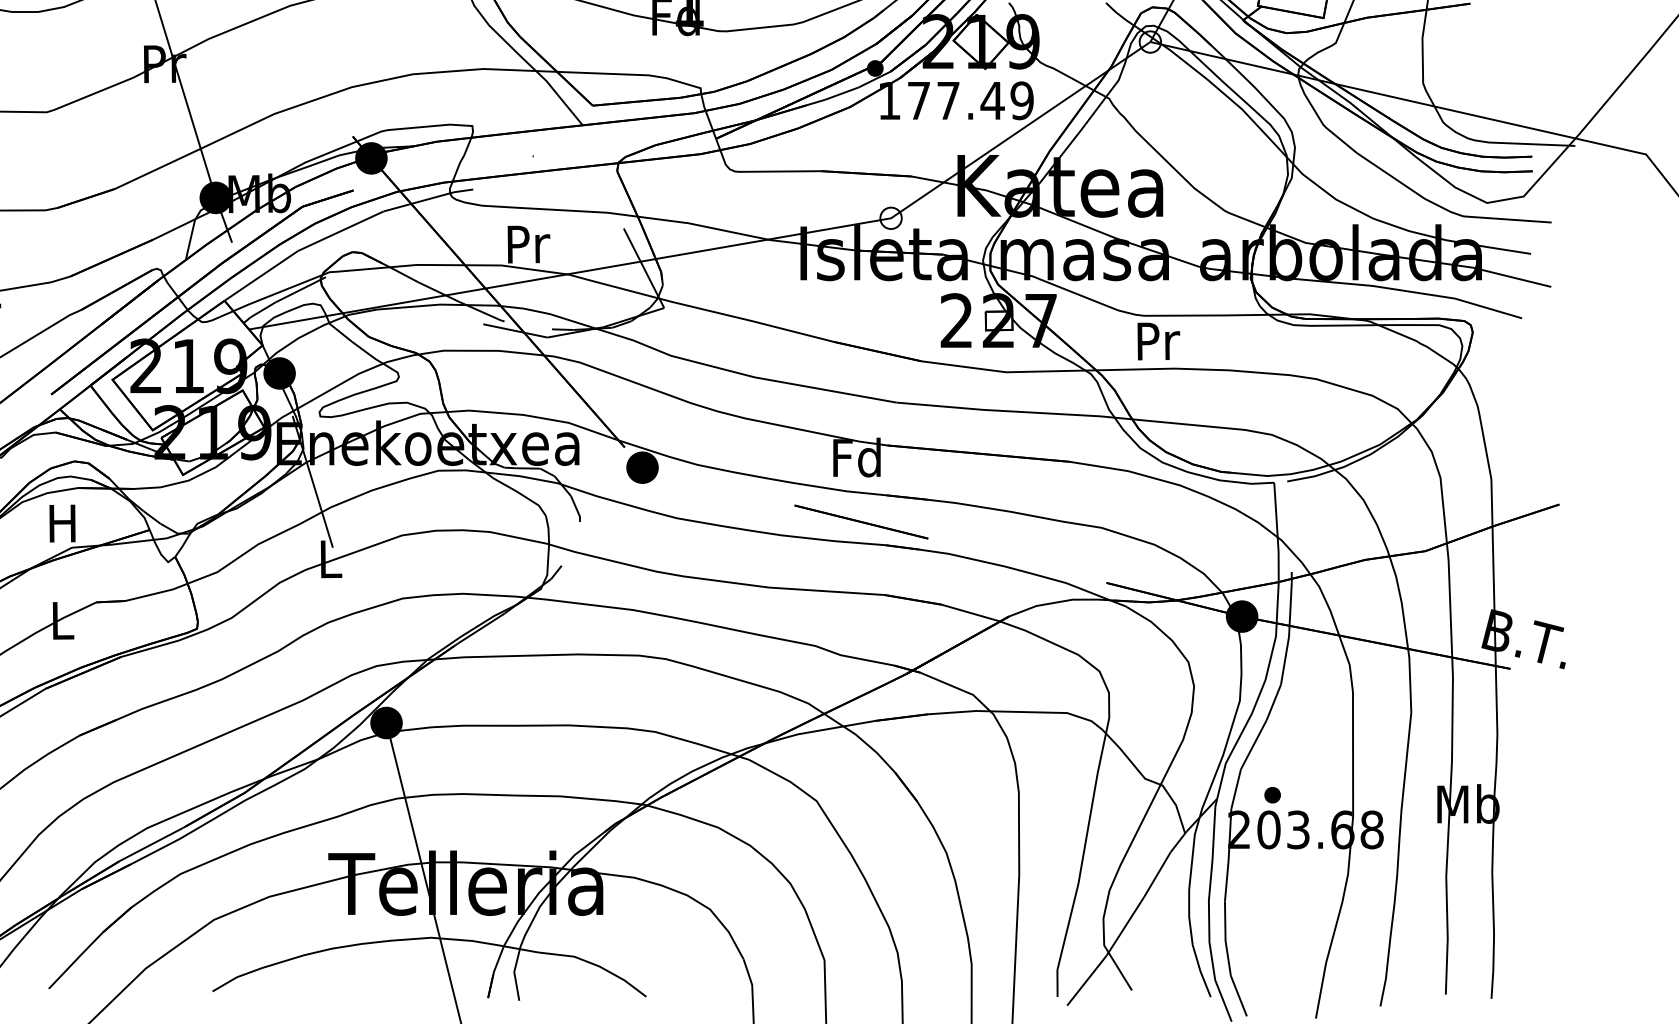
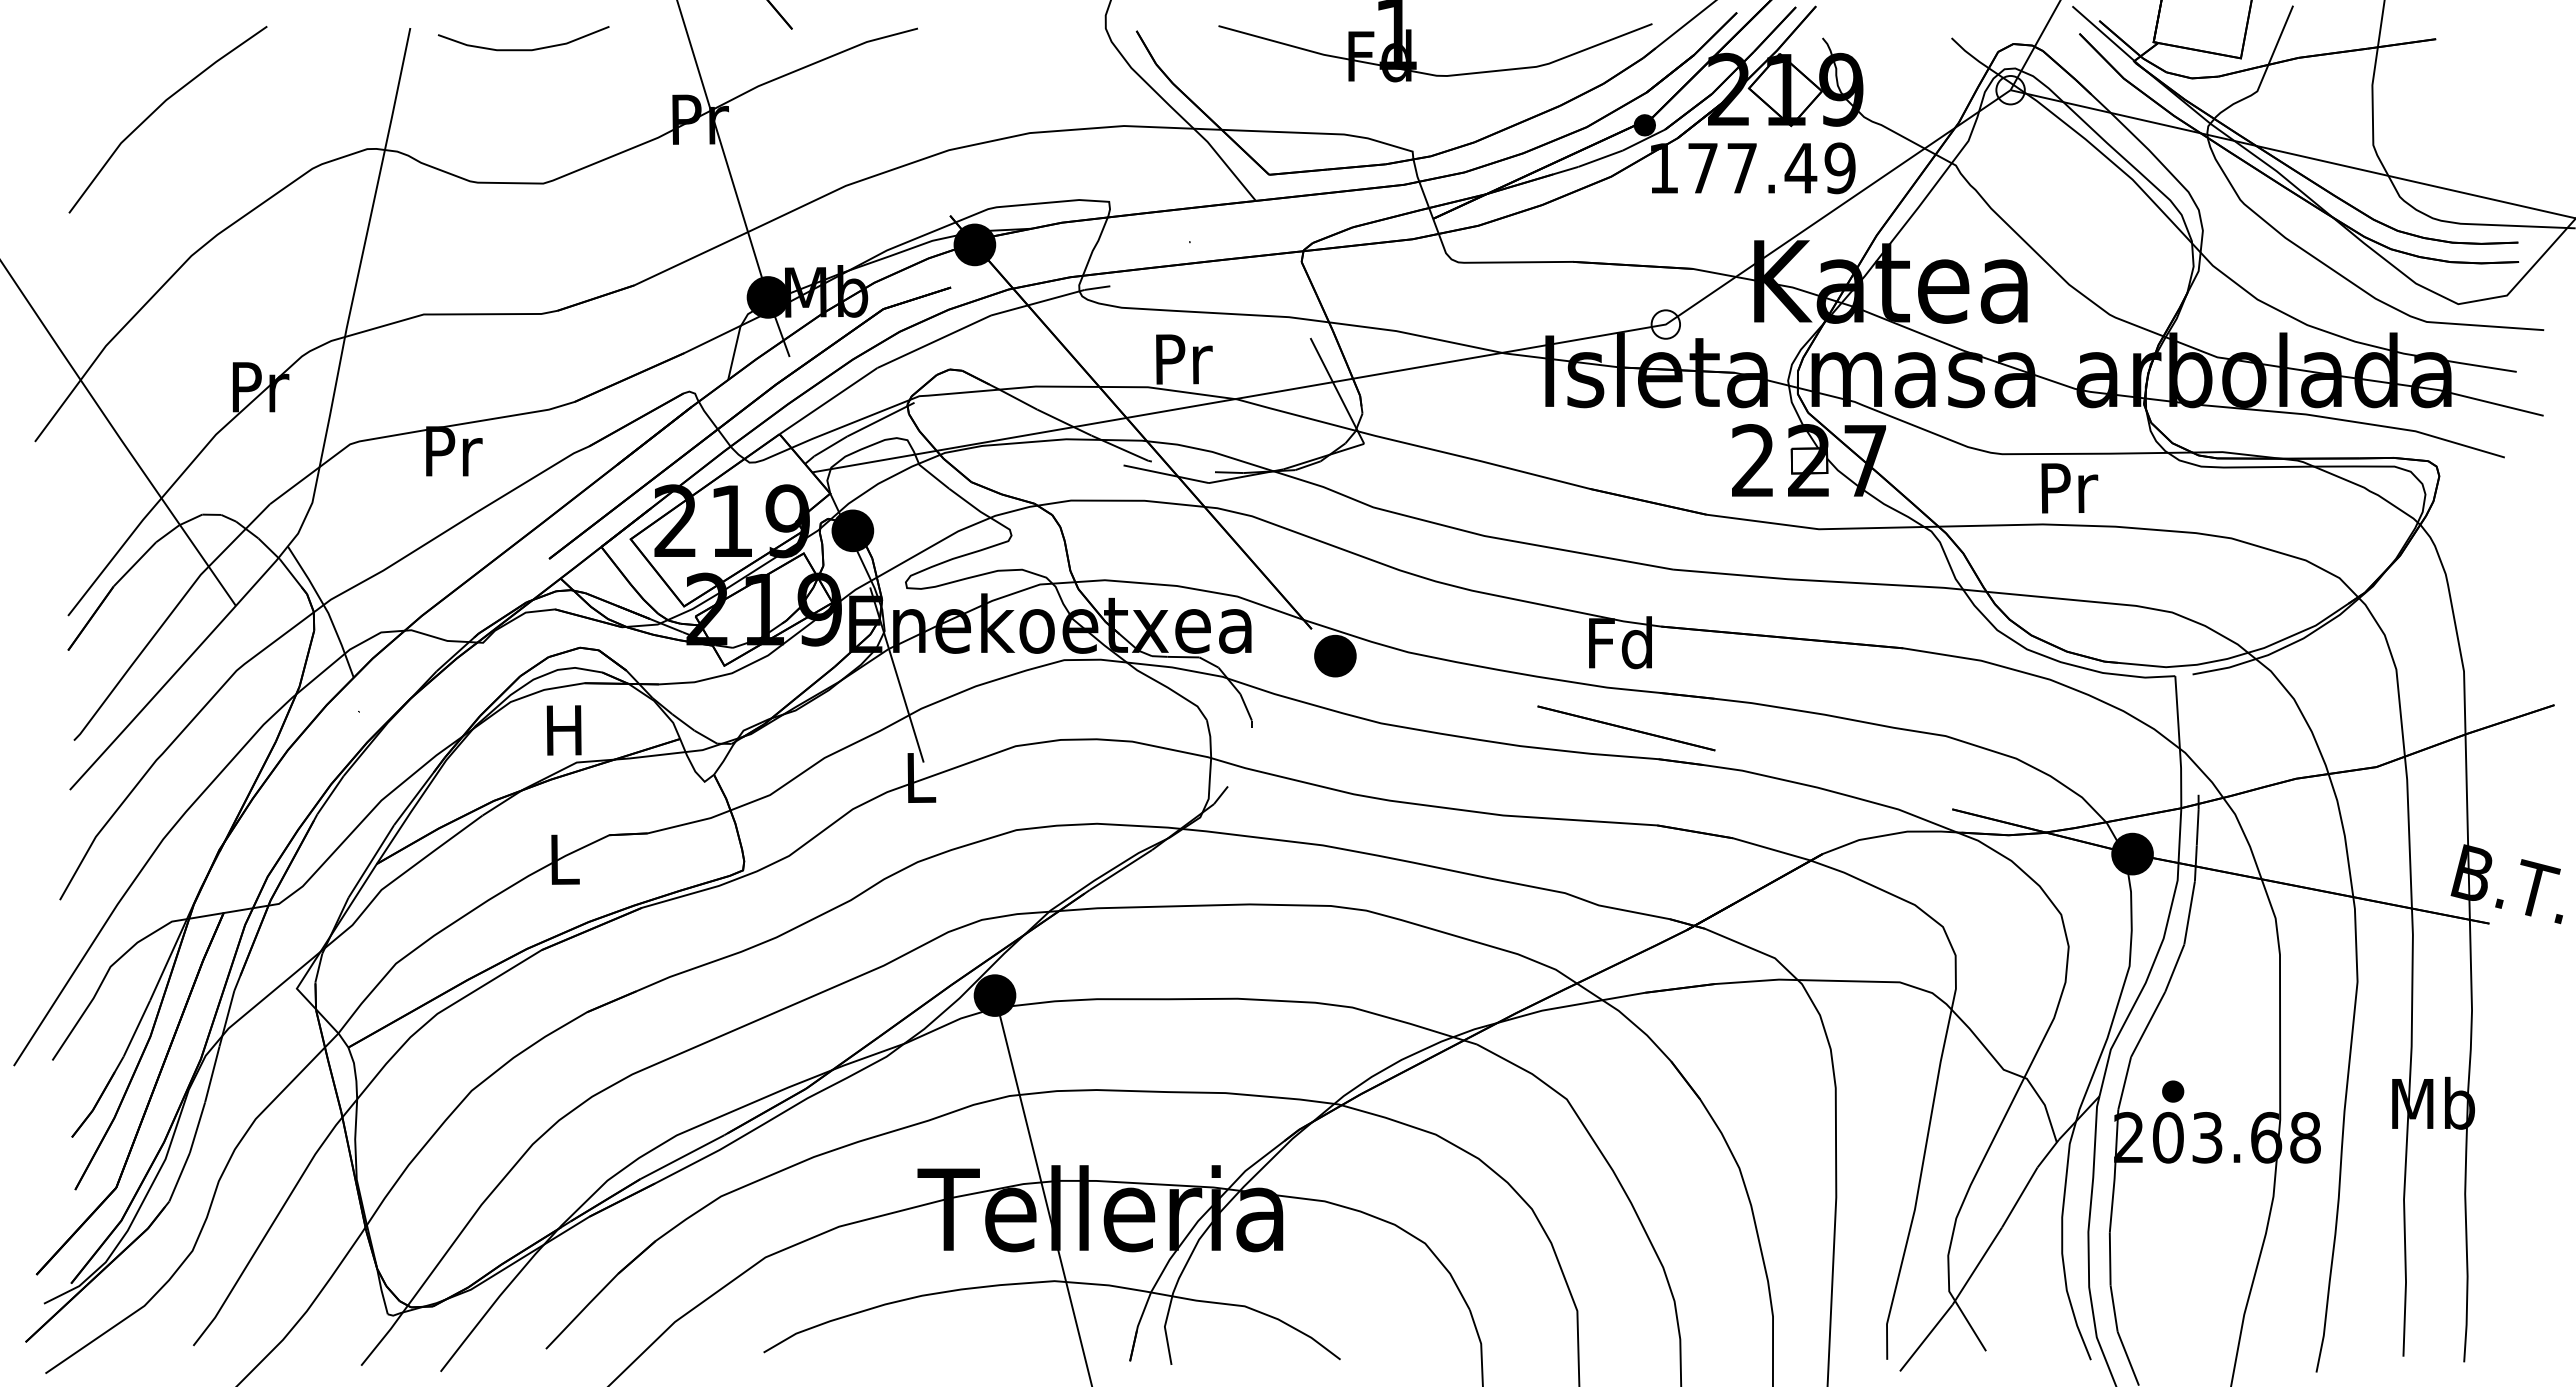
text: (1158, 341) -> (2069, 488), moved

